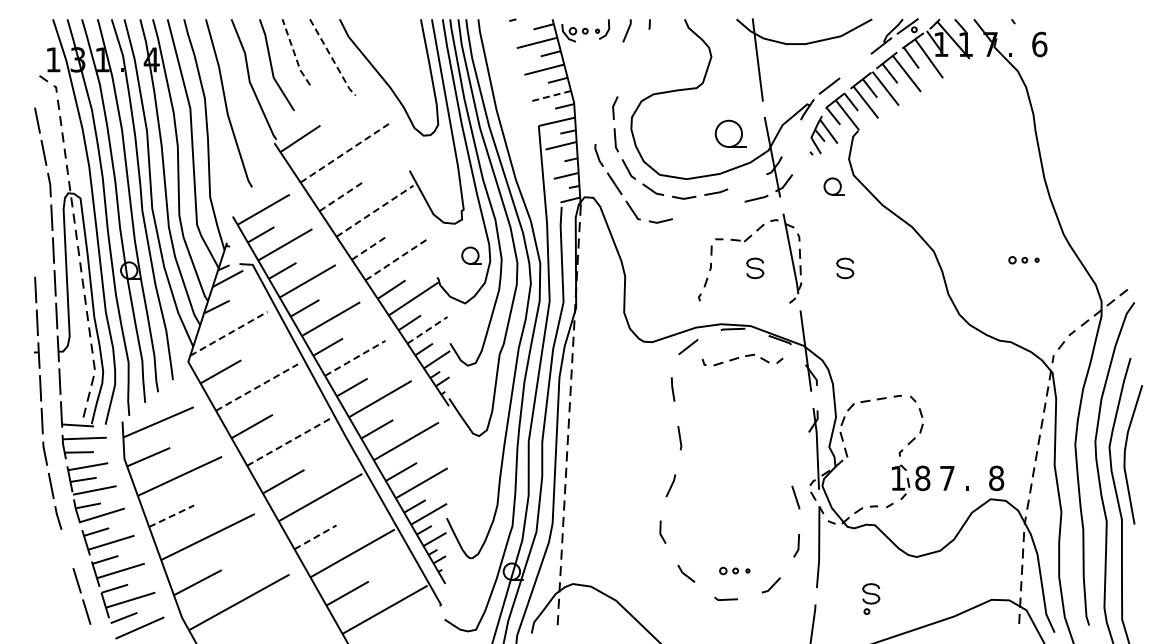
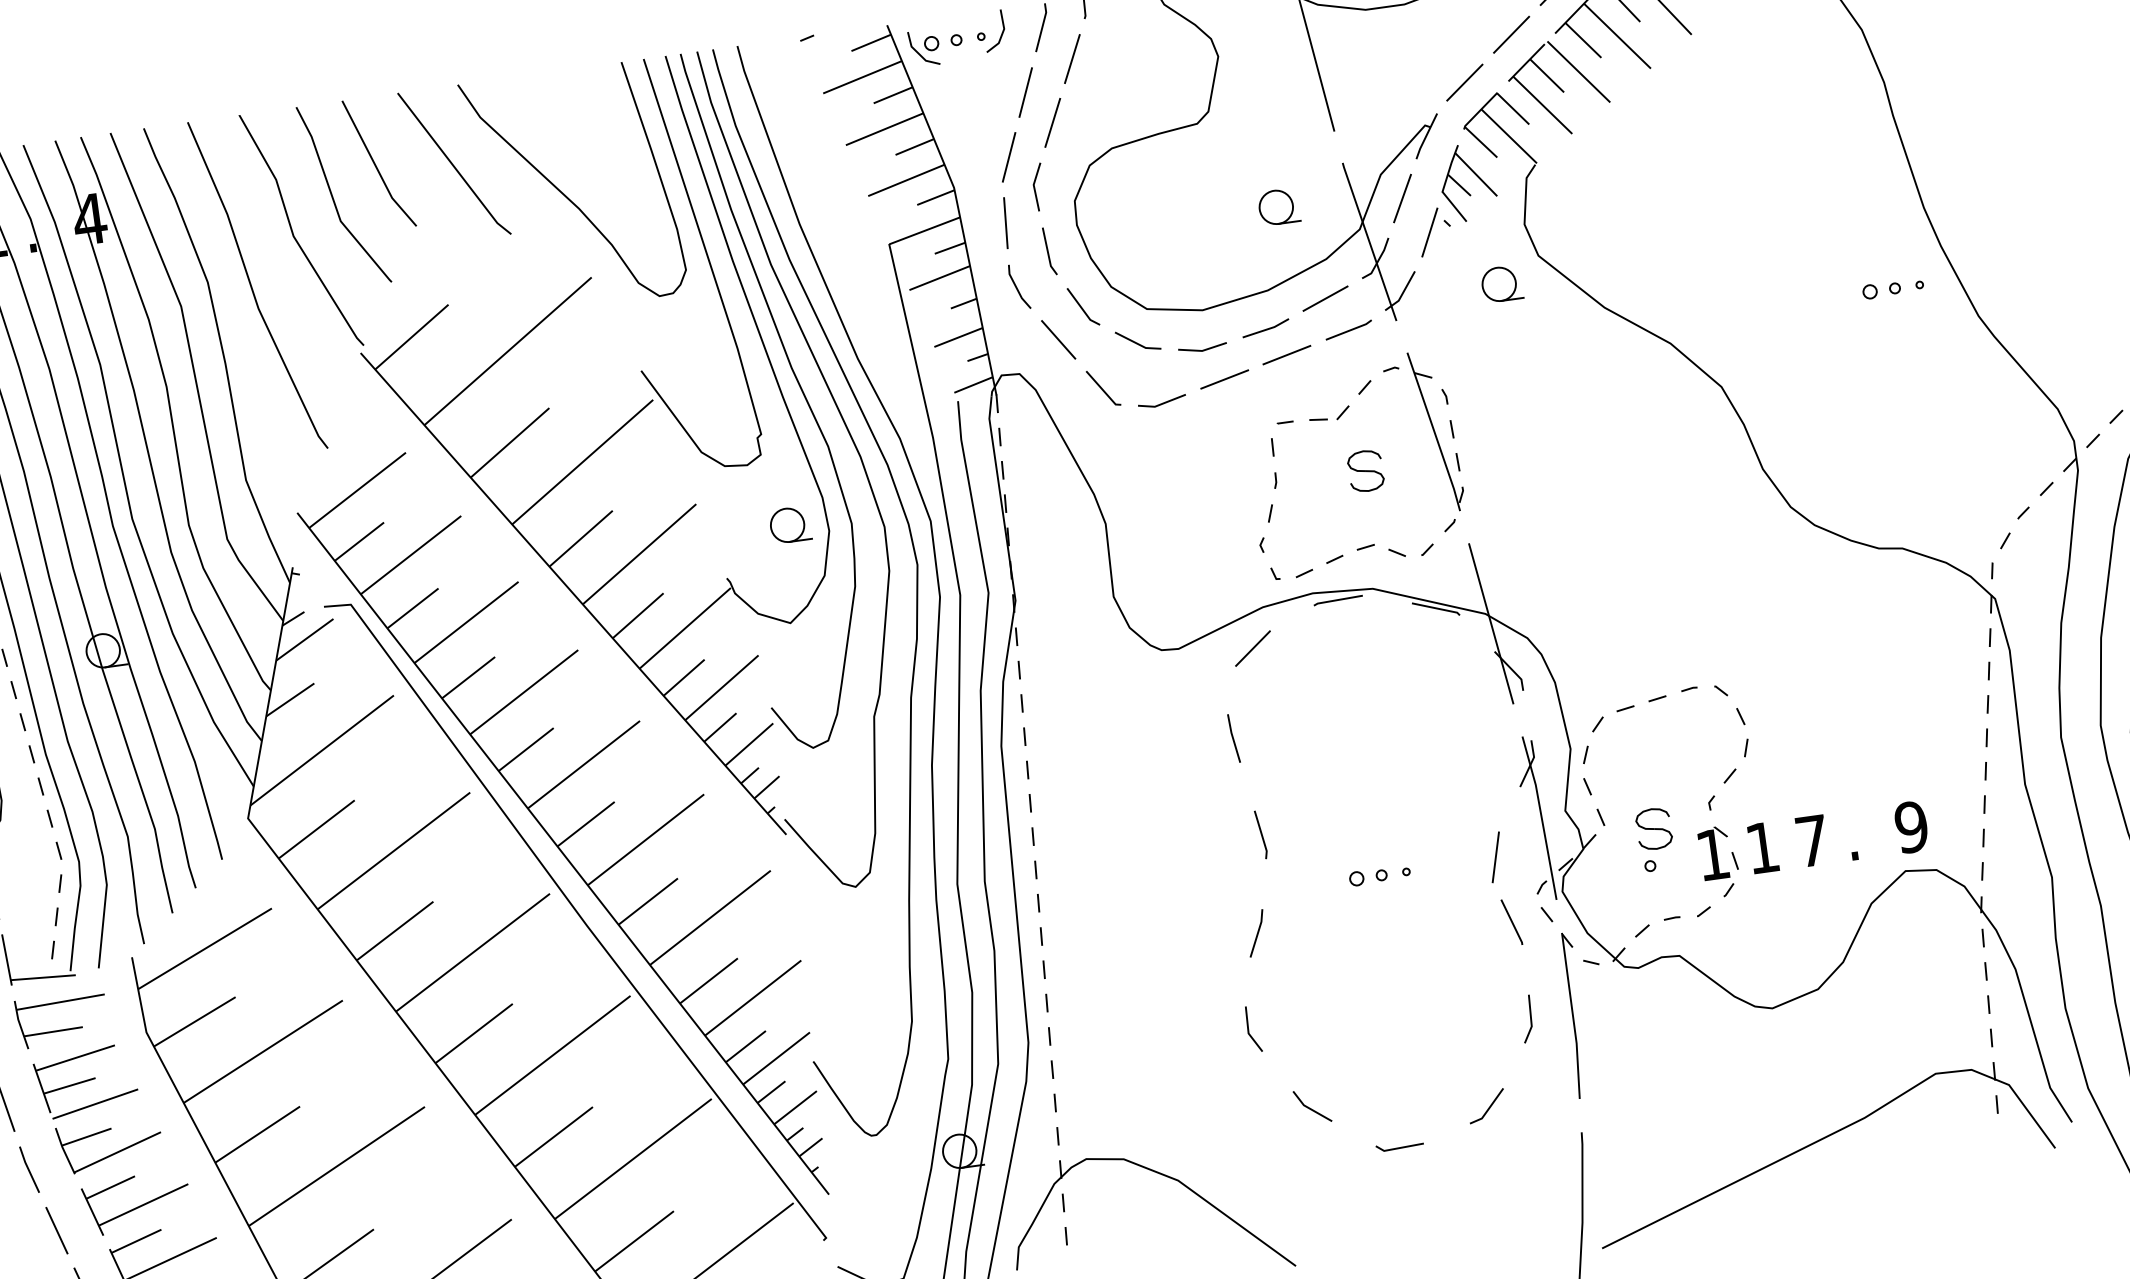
line: (640, 48) -> (1072, 59), added
line: (294, 54) -> (376, 168), dashed -> solid
line: (332, 59) -> (454, 167), dashed -> solid
line: (615, 61) -> (1025, 92), added
line: (855, 65) -> (1511, 33), added
line: (626, 77) -> (1052, 121), added
line: (602, 91) -> (1008, 156), added
line: (550, 96) -> (904, 181), dashed -> solid
line: (596, 123) -> (1004, 223), added
part: (730, 134) -> (1278, 207), size x0.62
line: (791, 138) -> (1402, 198), added
line: (346, 152) -> (508, 351), dashed -> solid
line: (802, 156) -> (1429, 232), added
line: (746, 181) -> (1323, 298), added
line: (341, 196) -> (510, 441), dashed -> solid
line: (724, 206) -> (1286, 354), added
line: (375, 210) -> (583, 460), dashed -> solid
line: (692, 214) -> (1224, 379), added
line: (369, 248) -> (581, 538), dashed -> solid
line: (396, 259) -> (639, 553), dashed -> solid
part: (1023, 260) -> (1892, 289), moved
part: (845, 268) -> (1548, 446), removed
line: (427, 330) -> (721, 688), dashed -> solid
line: (229, 333) -> (323, 749), dashed -> solid
line: (355, 358) -> (584, 764), dashed -> solid
part: (742, 359) -> (1351, 557), moved
line: (257, 387) -> (394, 850), dashed -> solid
line: (288, 442) -> (472, 953), dashed -> solid
line: (792, 464) -> (1495, 856), added
text: (922, 478) -> (1762, 848), 8 -> 1
text: (996, 478) -> (1911, 827), 8 -> 9
line: (171, 516) -> (257, 1135), dashed -> solid
line: (315, 537) -> (553, 1137), dashed -> solid
line: (67, 549) -> (56, 1230), added
part: (734, 570) -> (1379, 874), moved
part: (871, 598) -> (1655, 838), moved

